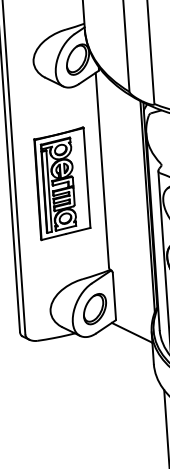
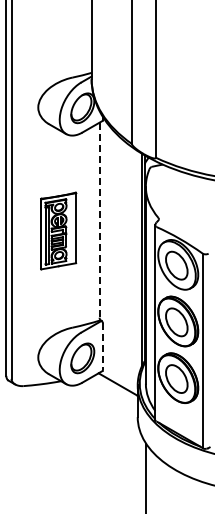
line: (102, 170) -> (99, 220), solid -> dashed
part: (62, 183) -> (58, 230), size x0.7
line: (113, 296) -> (102, 347), solid -> dashed

